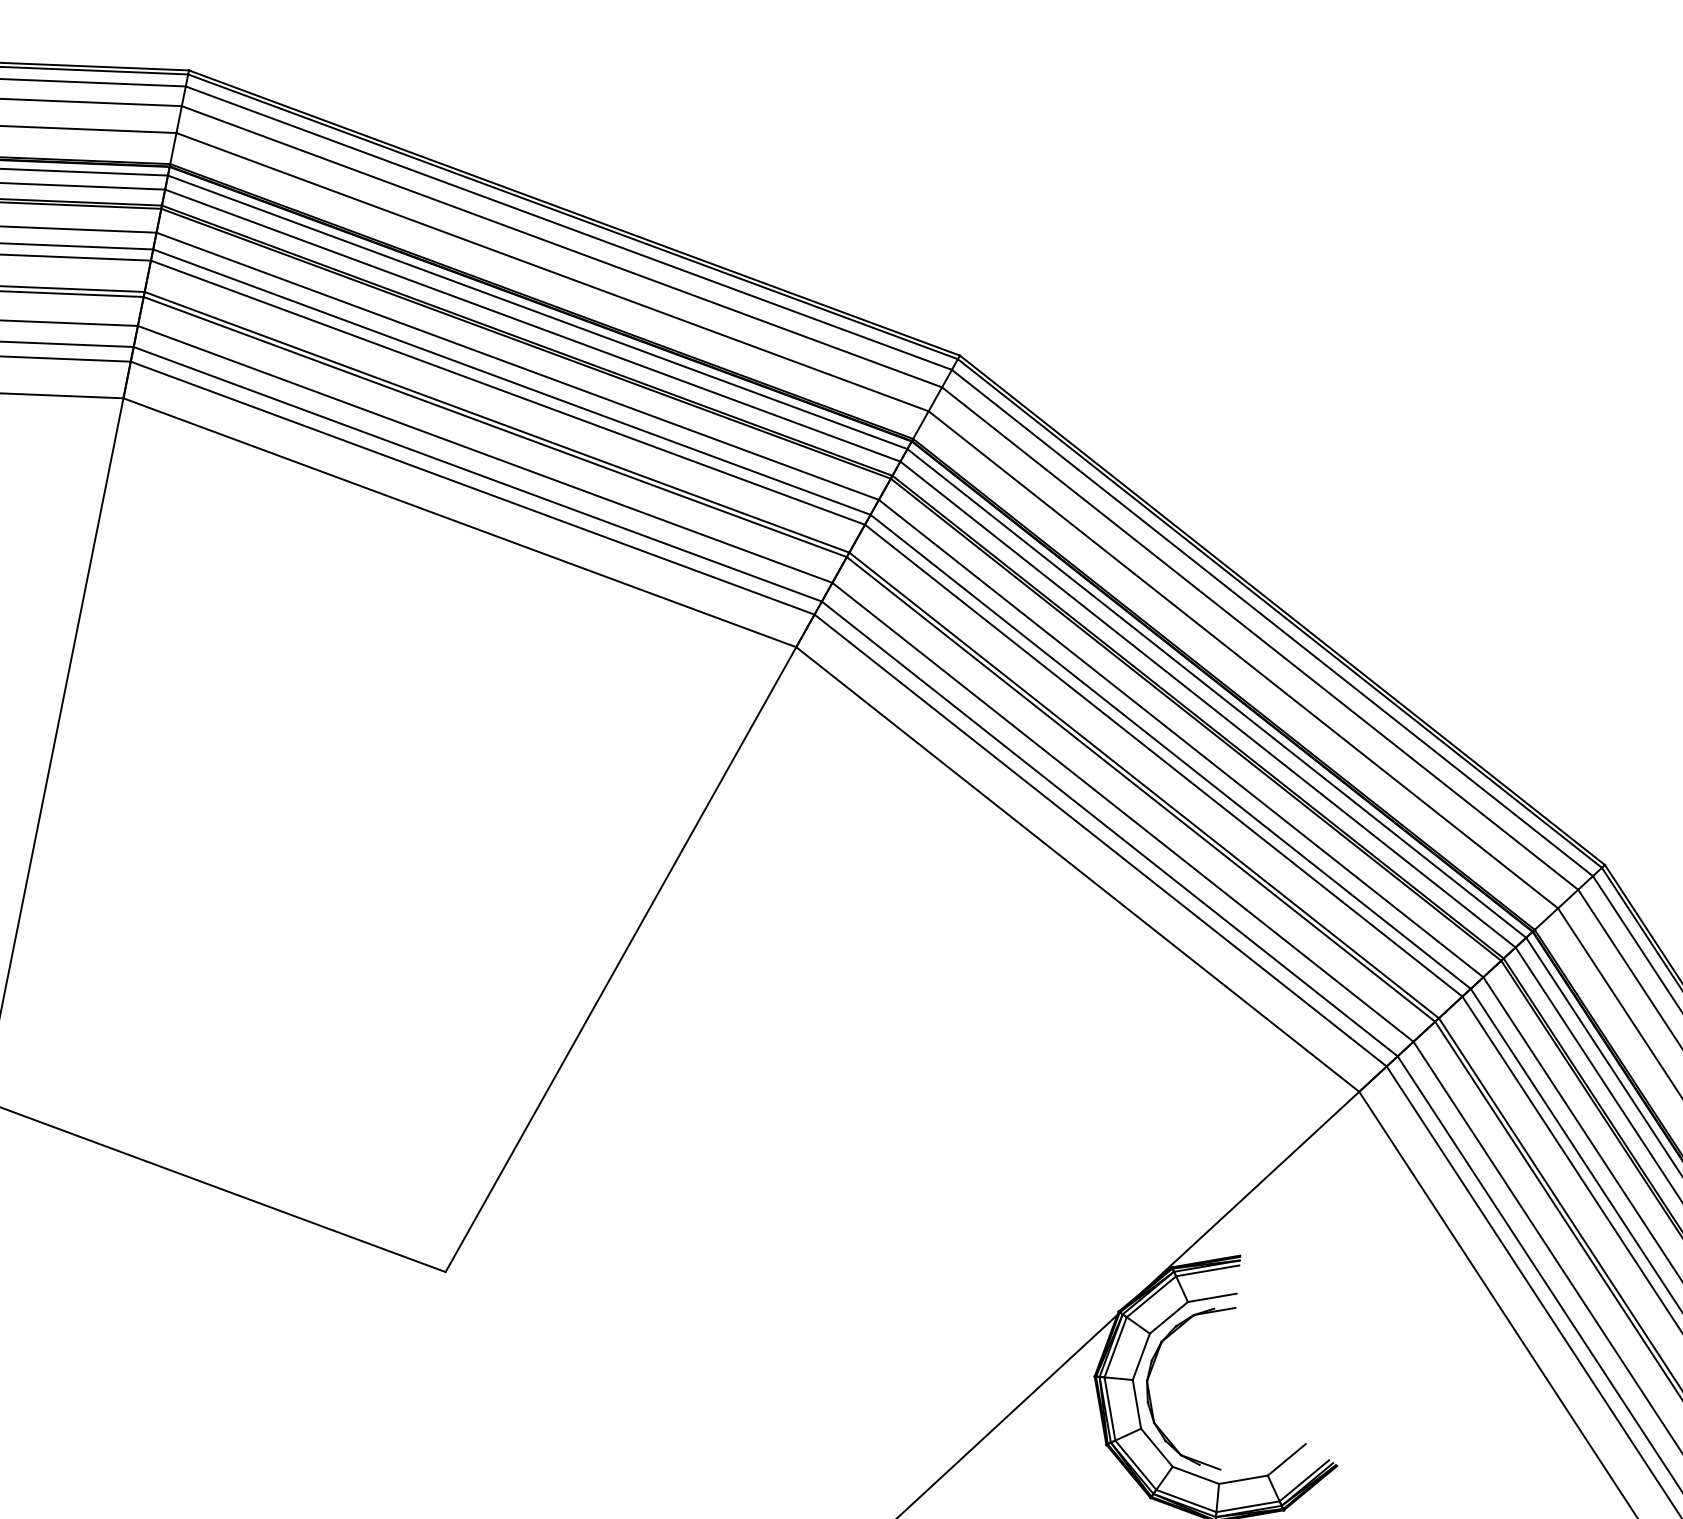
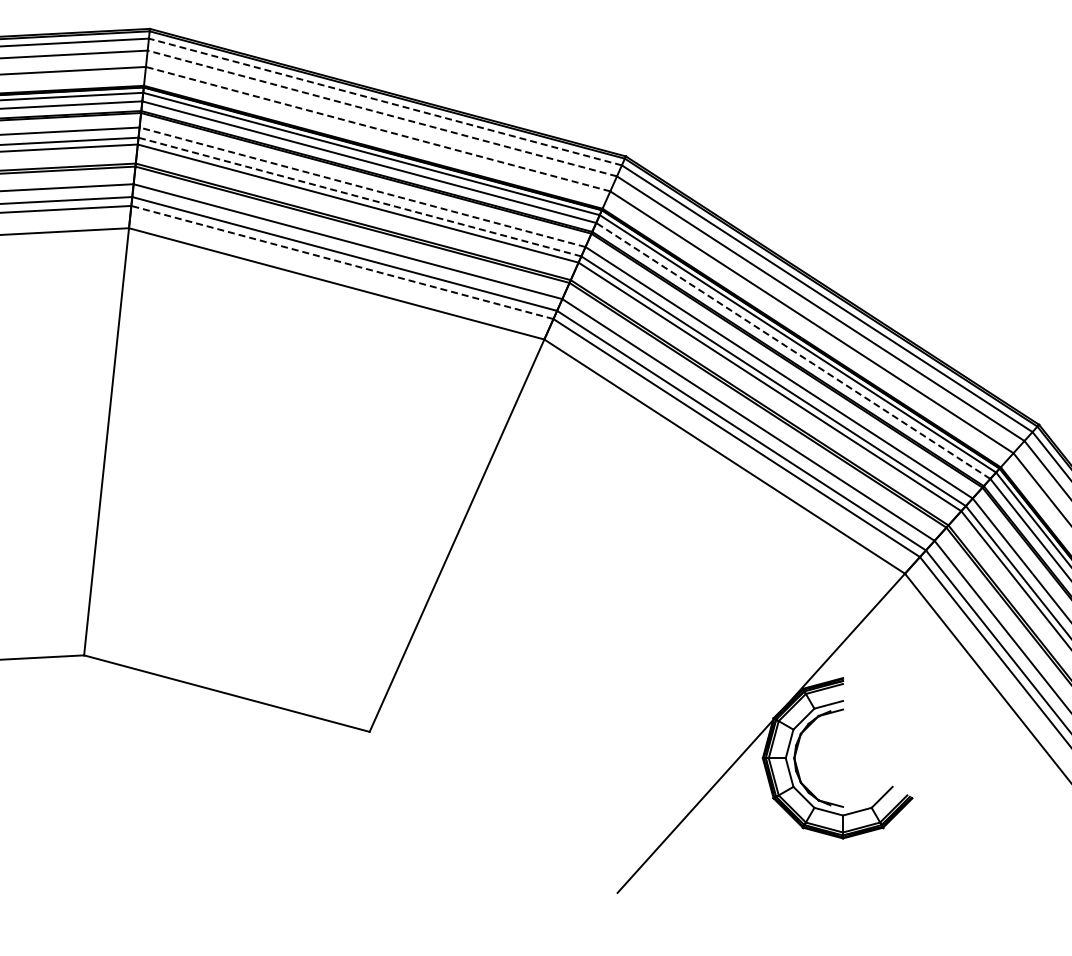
line: (568, 228) -> (385, 102), solid -> dashed
line: (562, 246) -> (382, 113), solid -> dashed
line: (551, 272) -> (377, 129), solid -> dashed
line: (517, 366) -> (362, 187), solid -> dashed
line: (511, 381) -> (359, 196), solid -> dashed
line: (472, 488) -> (342, 262), solid -> dashed
line: (1208, 703) -> (793, 350), solid -> dashed

